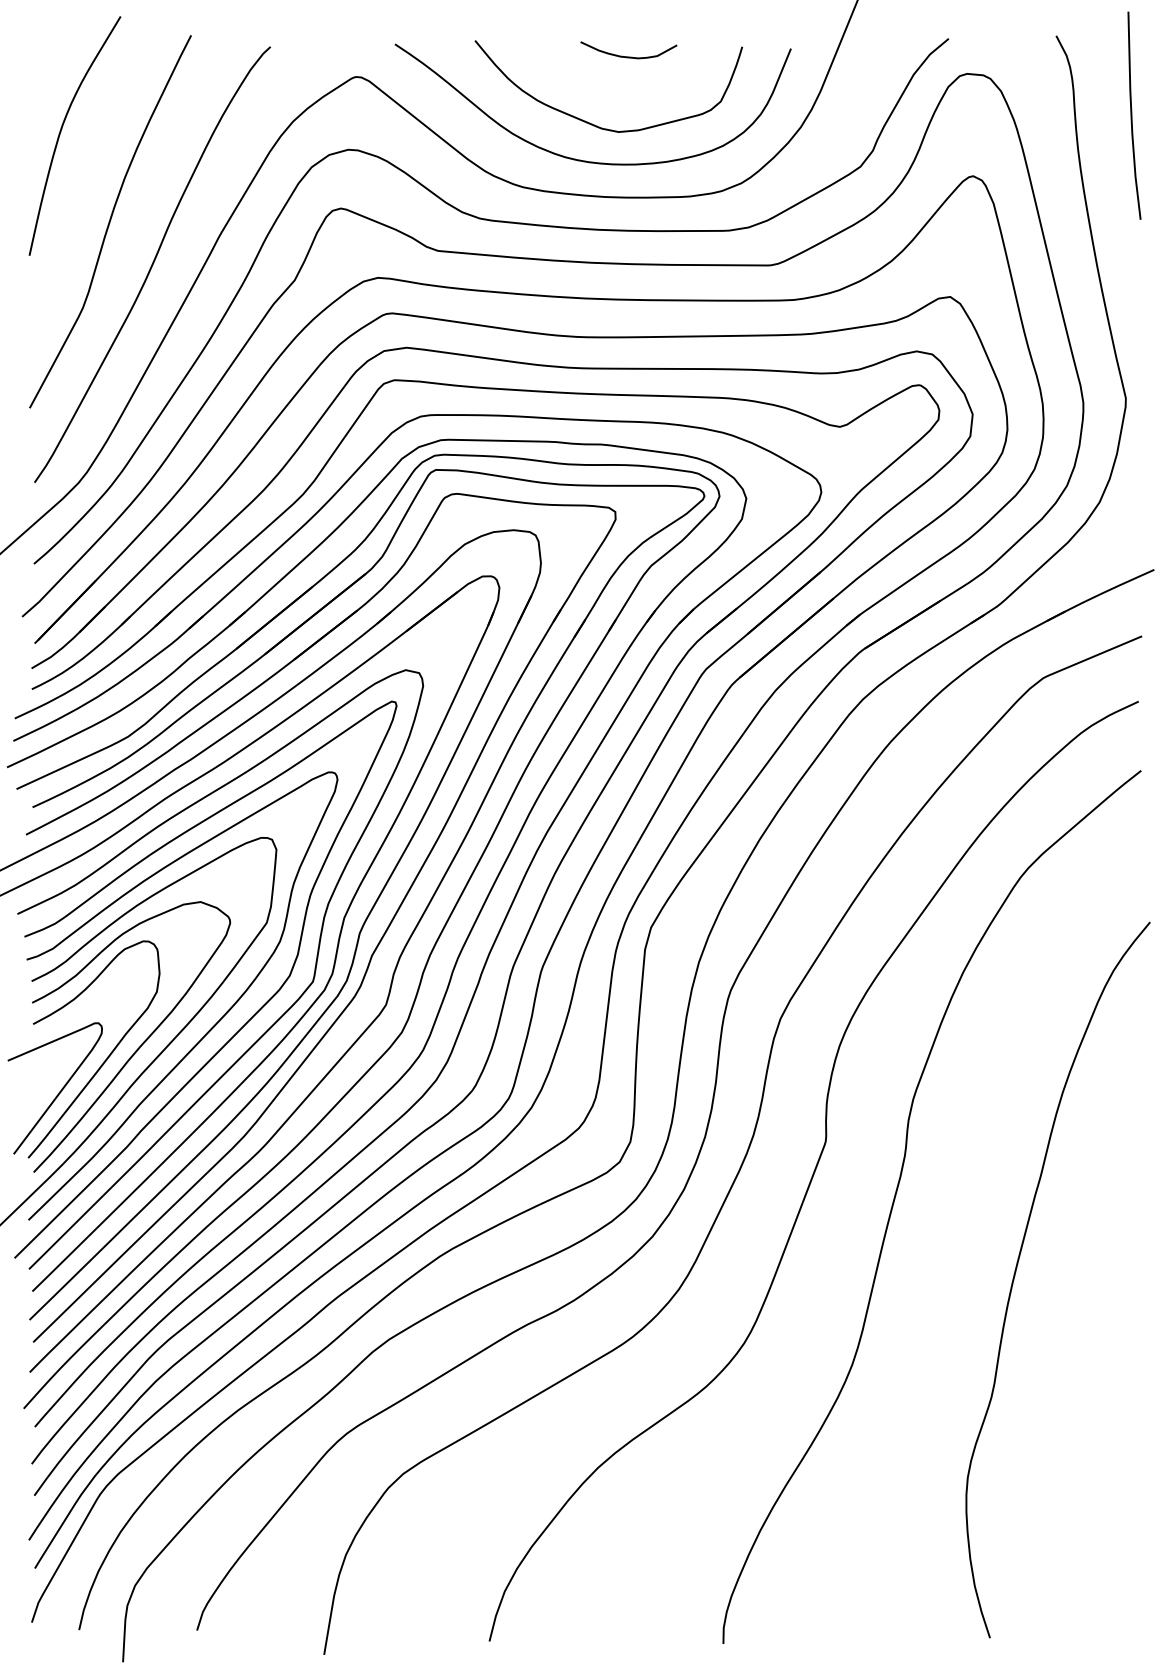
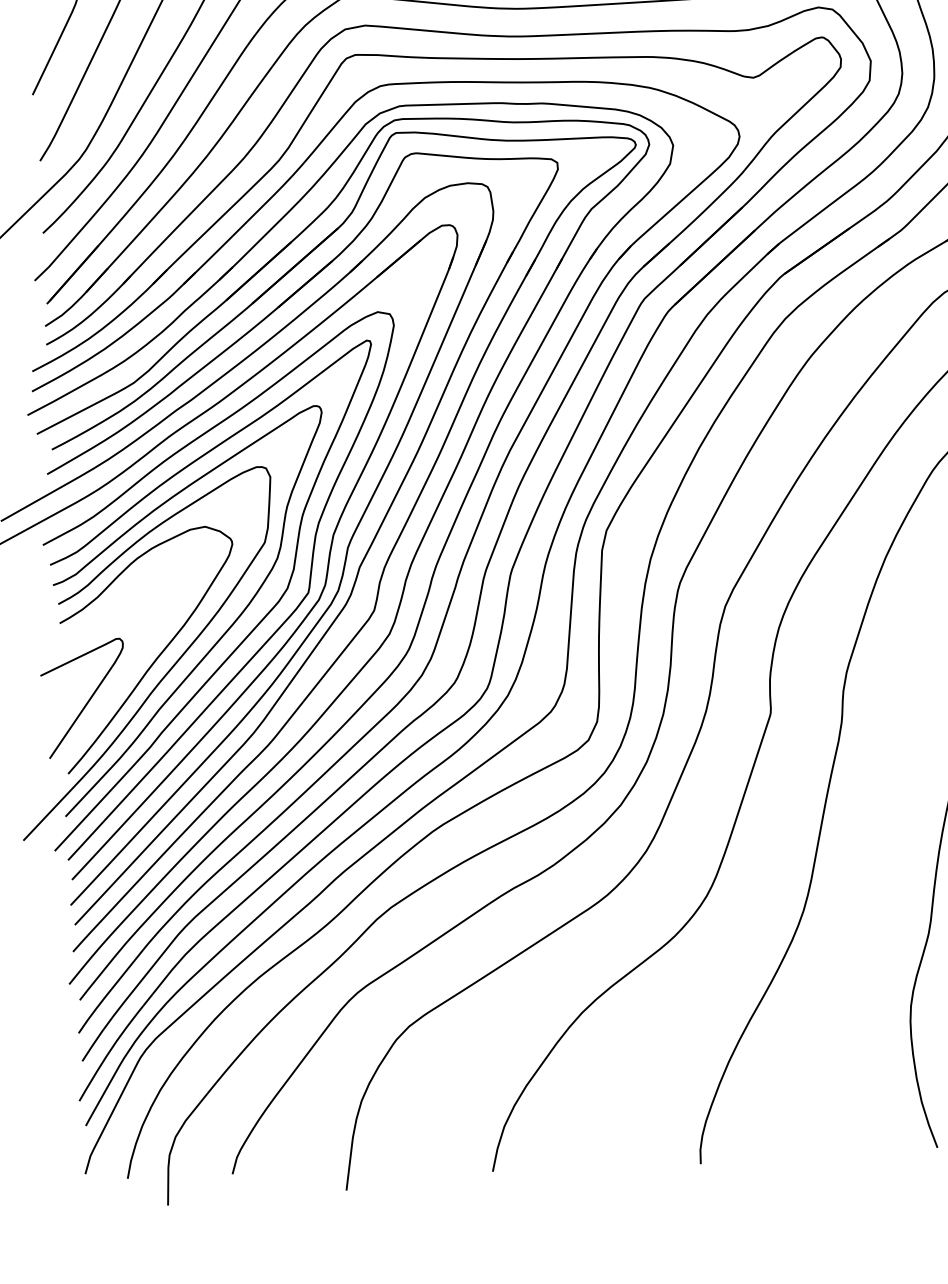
curve: (104, 1060) -> (126, 671), removed

